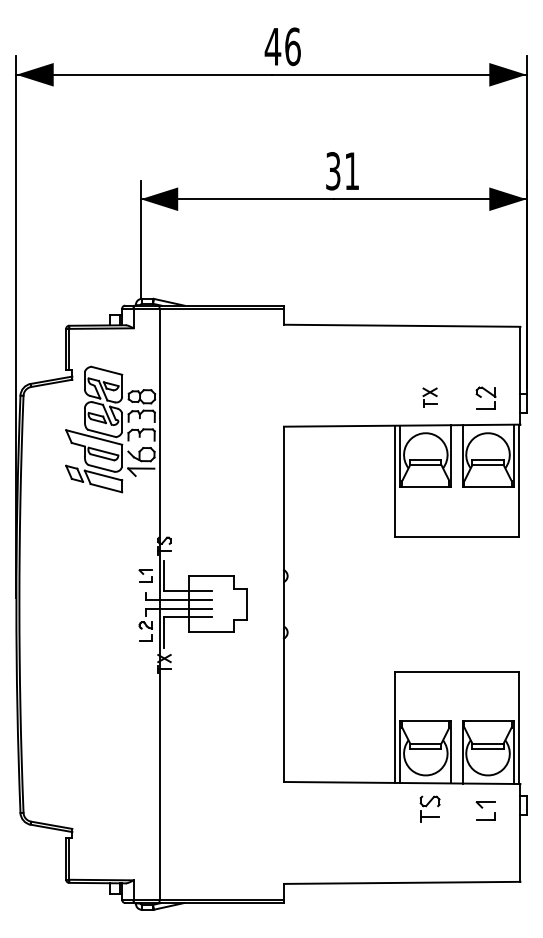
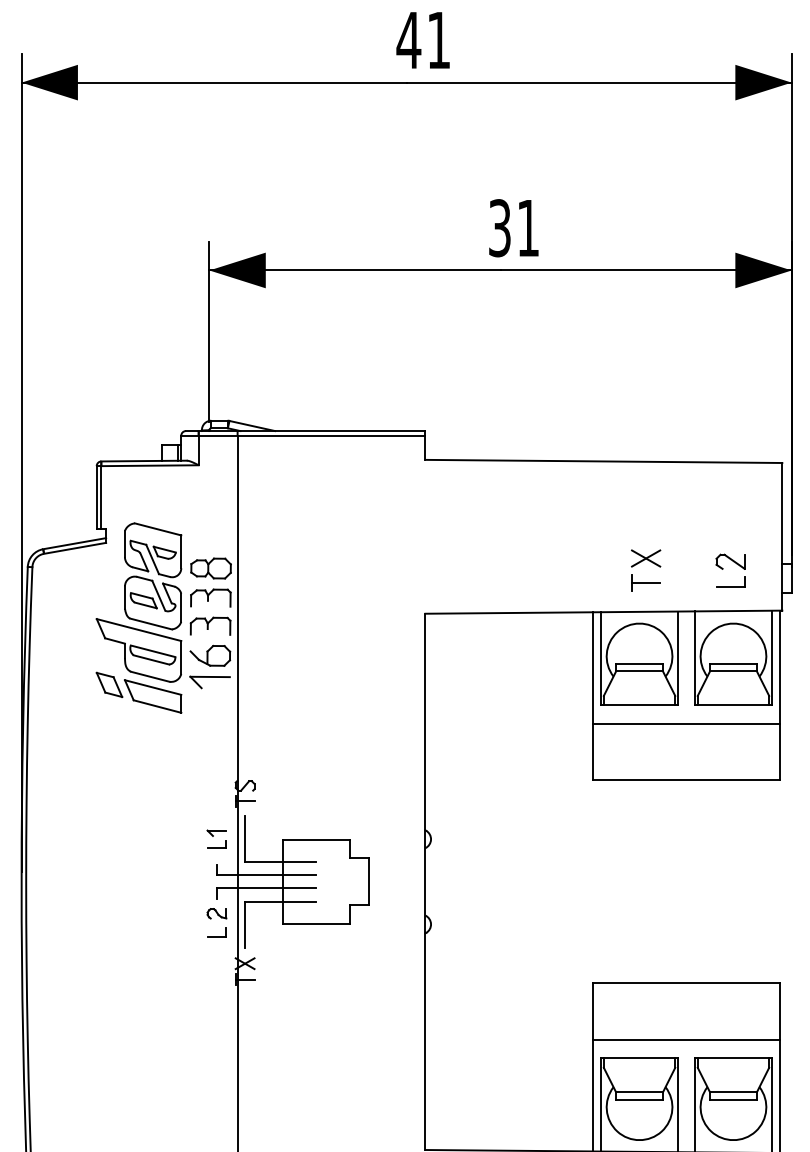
text: (292, 46) -> (438, 39), 46 -> 41
part: (429, 397) -> (645, 569), size x1.43
line: (456, 499) -> (685, 723), added
line: (456, 708) -> (685, 1039), added

